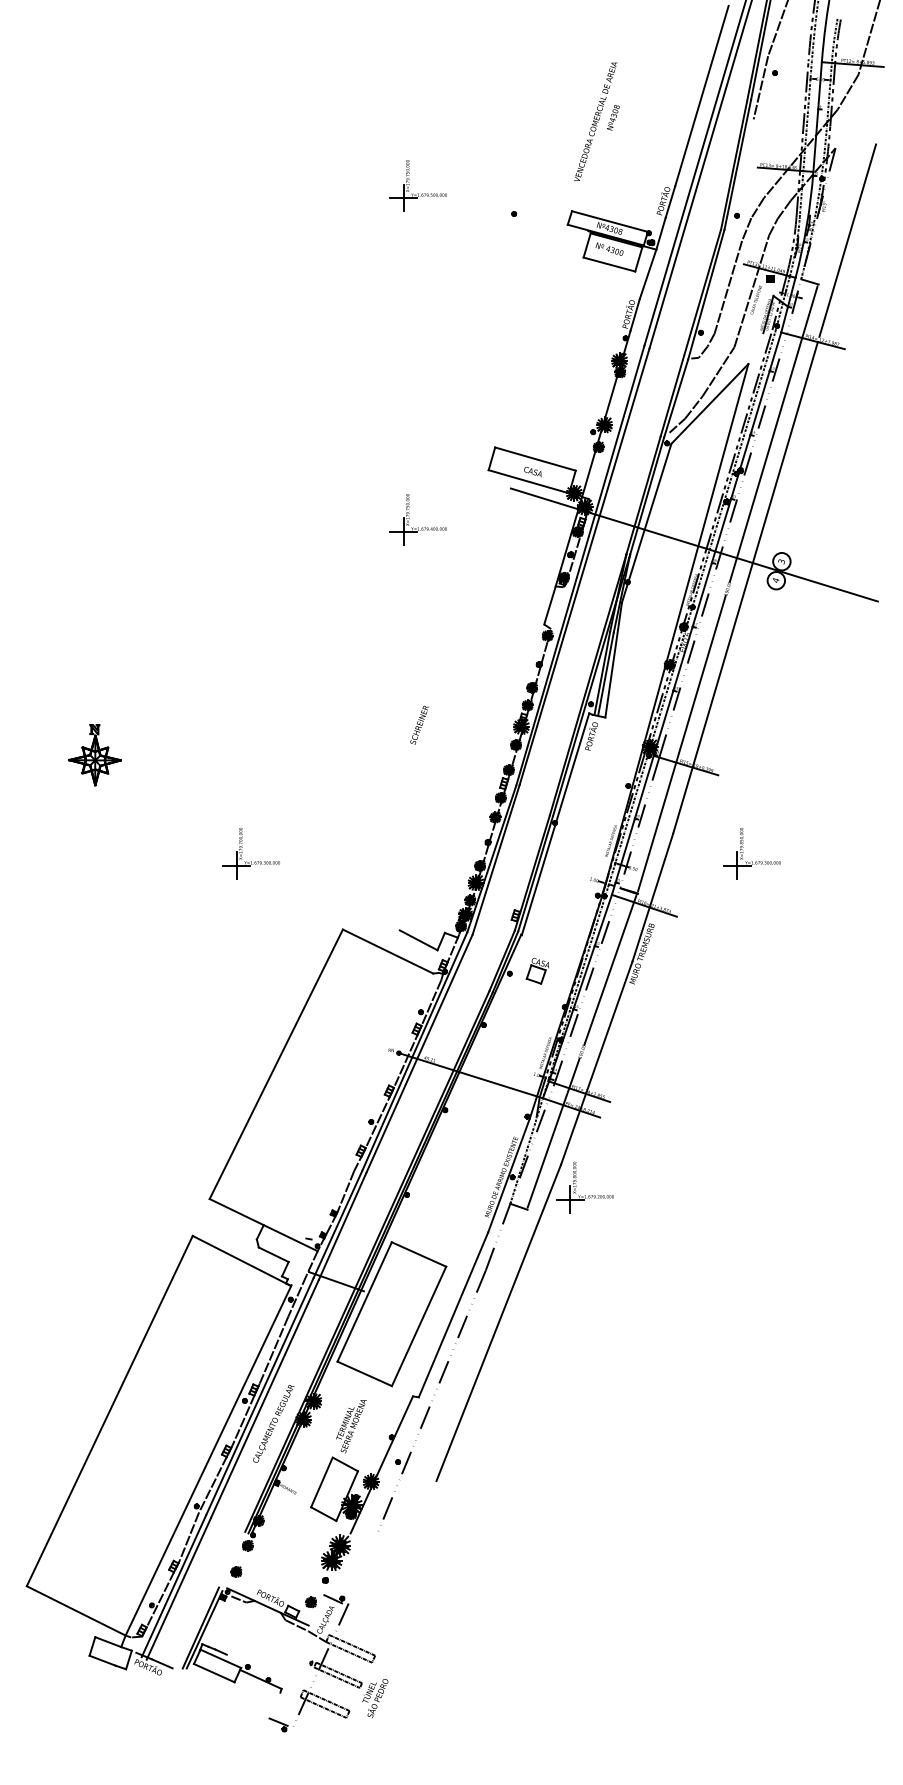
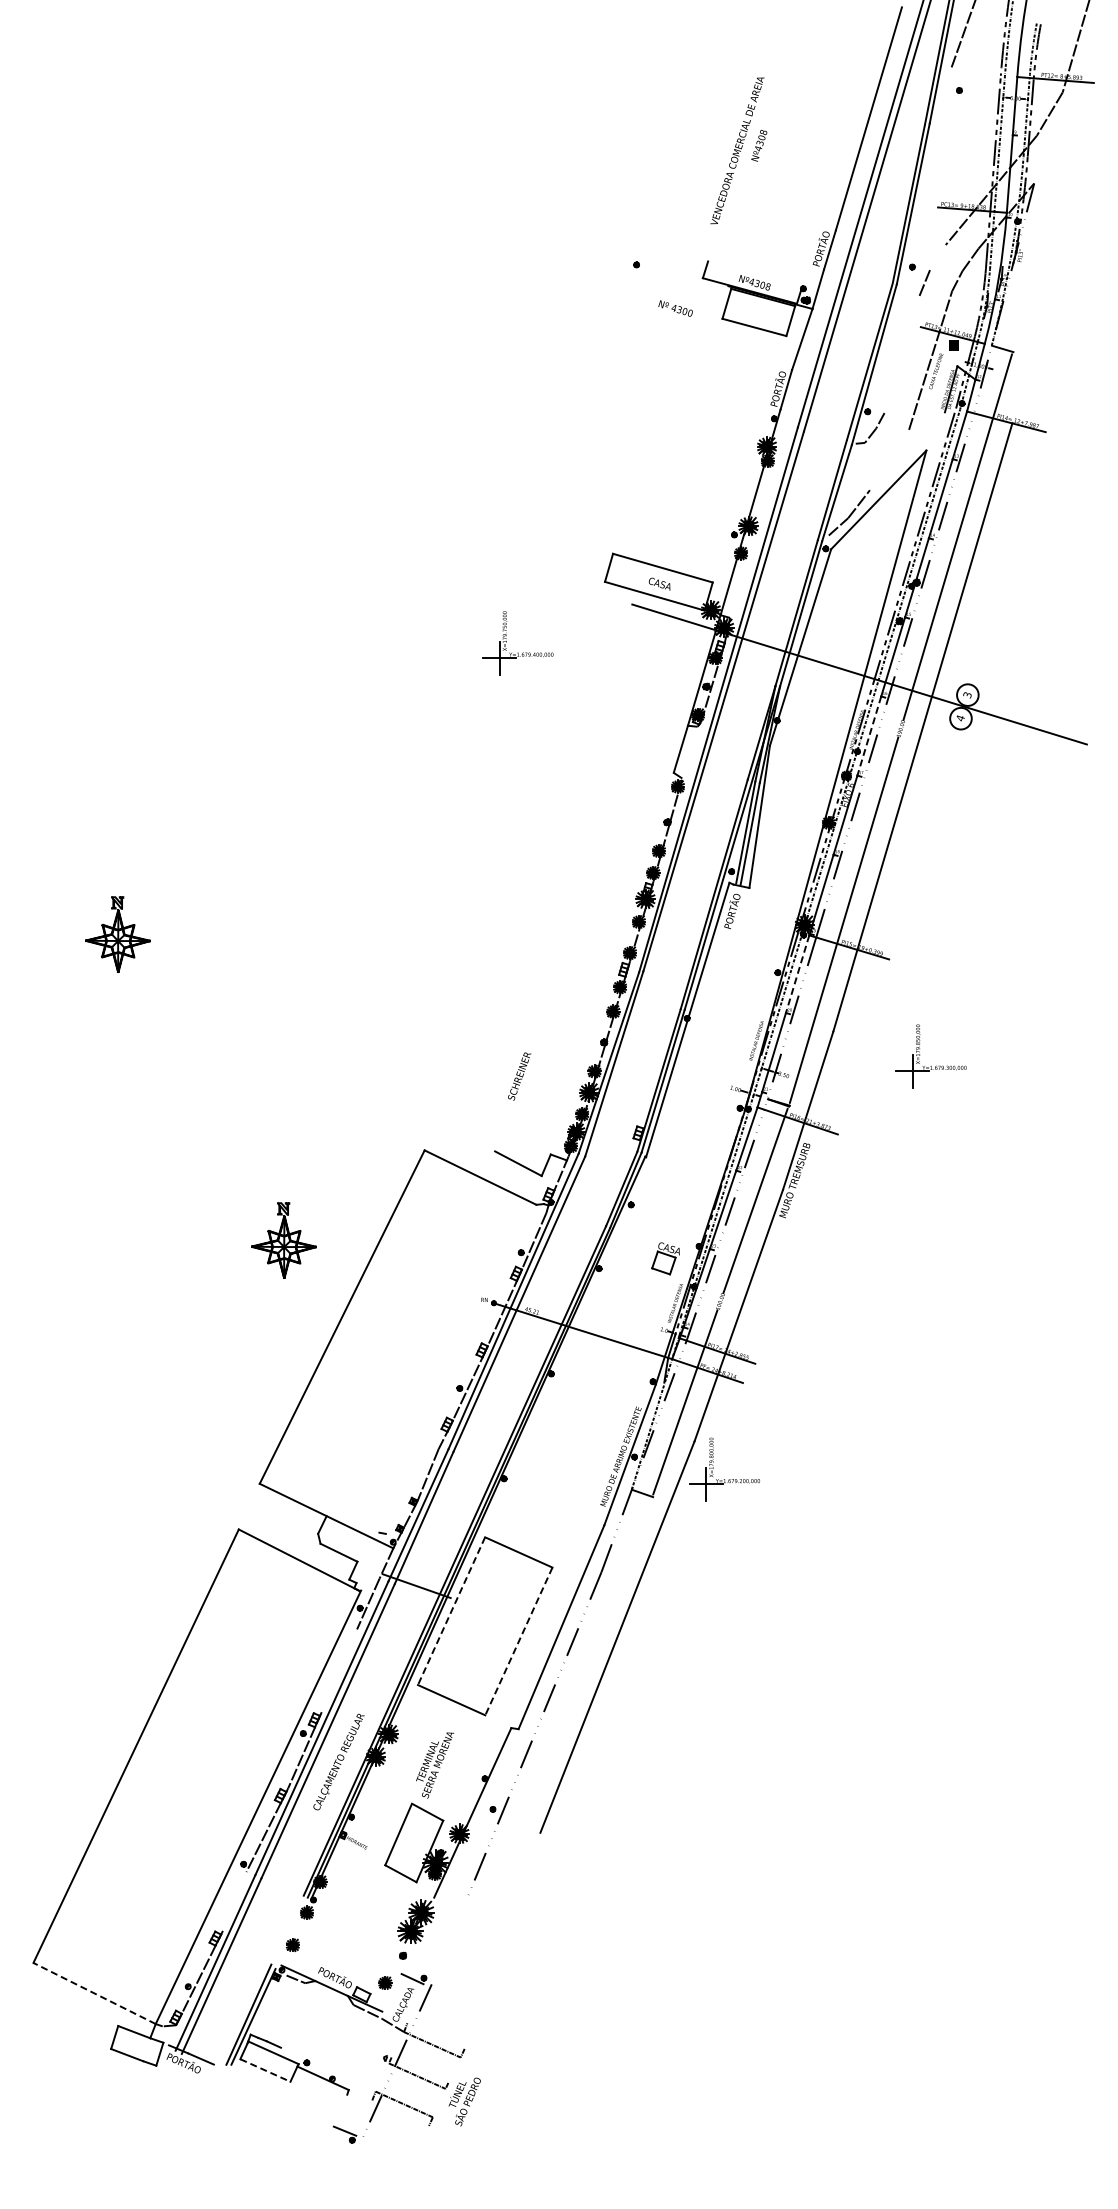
line: (760, 87) -> (941, 108), removed
part: (417, 193) -> (517, 239), removed
line: (757, 208) -> (937, 257), removed
line: (609, 220) -> (754, 273), removed
line: (847, 240) -> (1049, 297), removed
text: (609, 249) -> (675, 308), moved
line: (728, 287) -> (901, 355), removed
line: (718, 371) -> (889, 459), removed
line: (702, 595) -> (869, 736), solid -> dashed
text: (419, 725) -> (519, 1076), moved
line: (644, 787) -> (797, 974), solid -> dashed
part: (251, 860) -> (311, 1065), removed
part: (537, 970) -> (665, 1258), moved
part: (228, 1002) -> (283, 1240), added
line: (364, 1302) -> (451, 1611), solid -> dashed
line: (418, 1326) -> (518, 1641), solid -> dashed
line: (274, 1349) -> (339, 1670), removed
line: (189, 1536) -> (234, 1901), removed
line: (76, 1610) -> (94, 1993), solid -> dashed
line: (351, 1644) -> (435, 2035), removed
line: (338, 1672) -> (419, 2069), removed
line: (214, 1673) -> (265, 2070), solid -> dashed
line: (323, 1707) -> (400, 2112), removed

